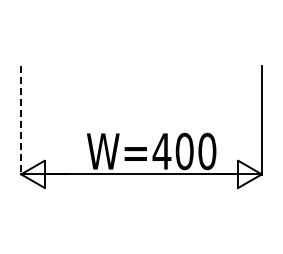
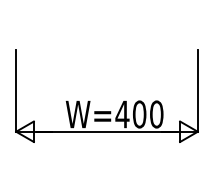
line: (21, 121) -> (16, 91), dashed -> solid

